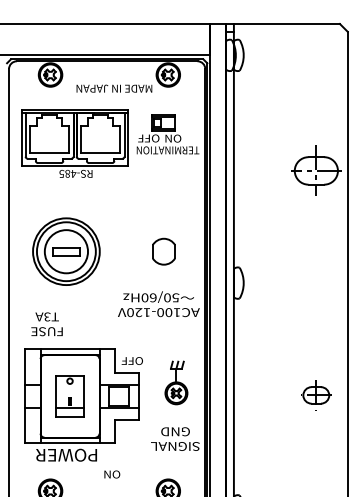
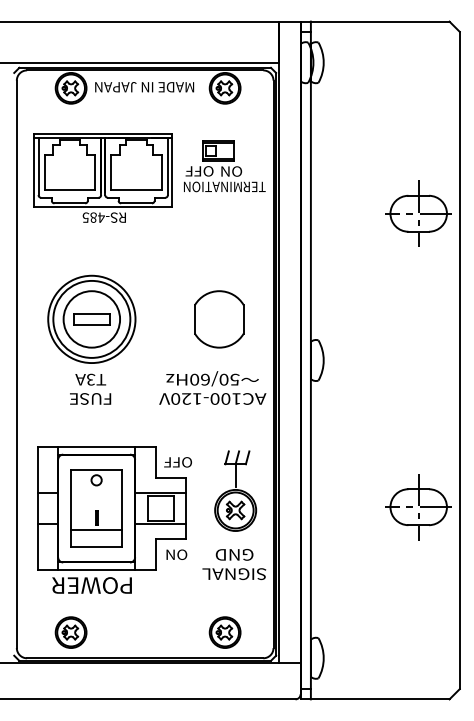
text: (114, 88) -> (144, 87), moved
part: (164, 251) -> (219, 319), size x1.67
text: (47, 323) -> (90, 388), moved
part: (176, 382) -> (235, 490), size x1.43
part: (316, 395) -> (418, 507), size x1.67
part: (69, 396) -> (96, 508), size x1.43
text: (112, 474) -> (176, 554), moved

